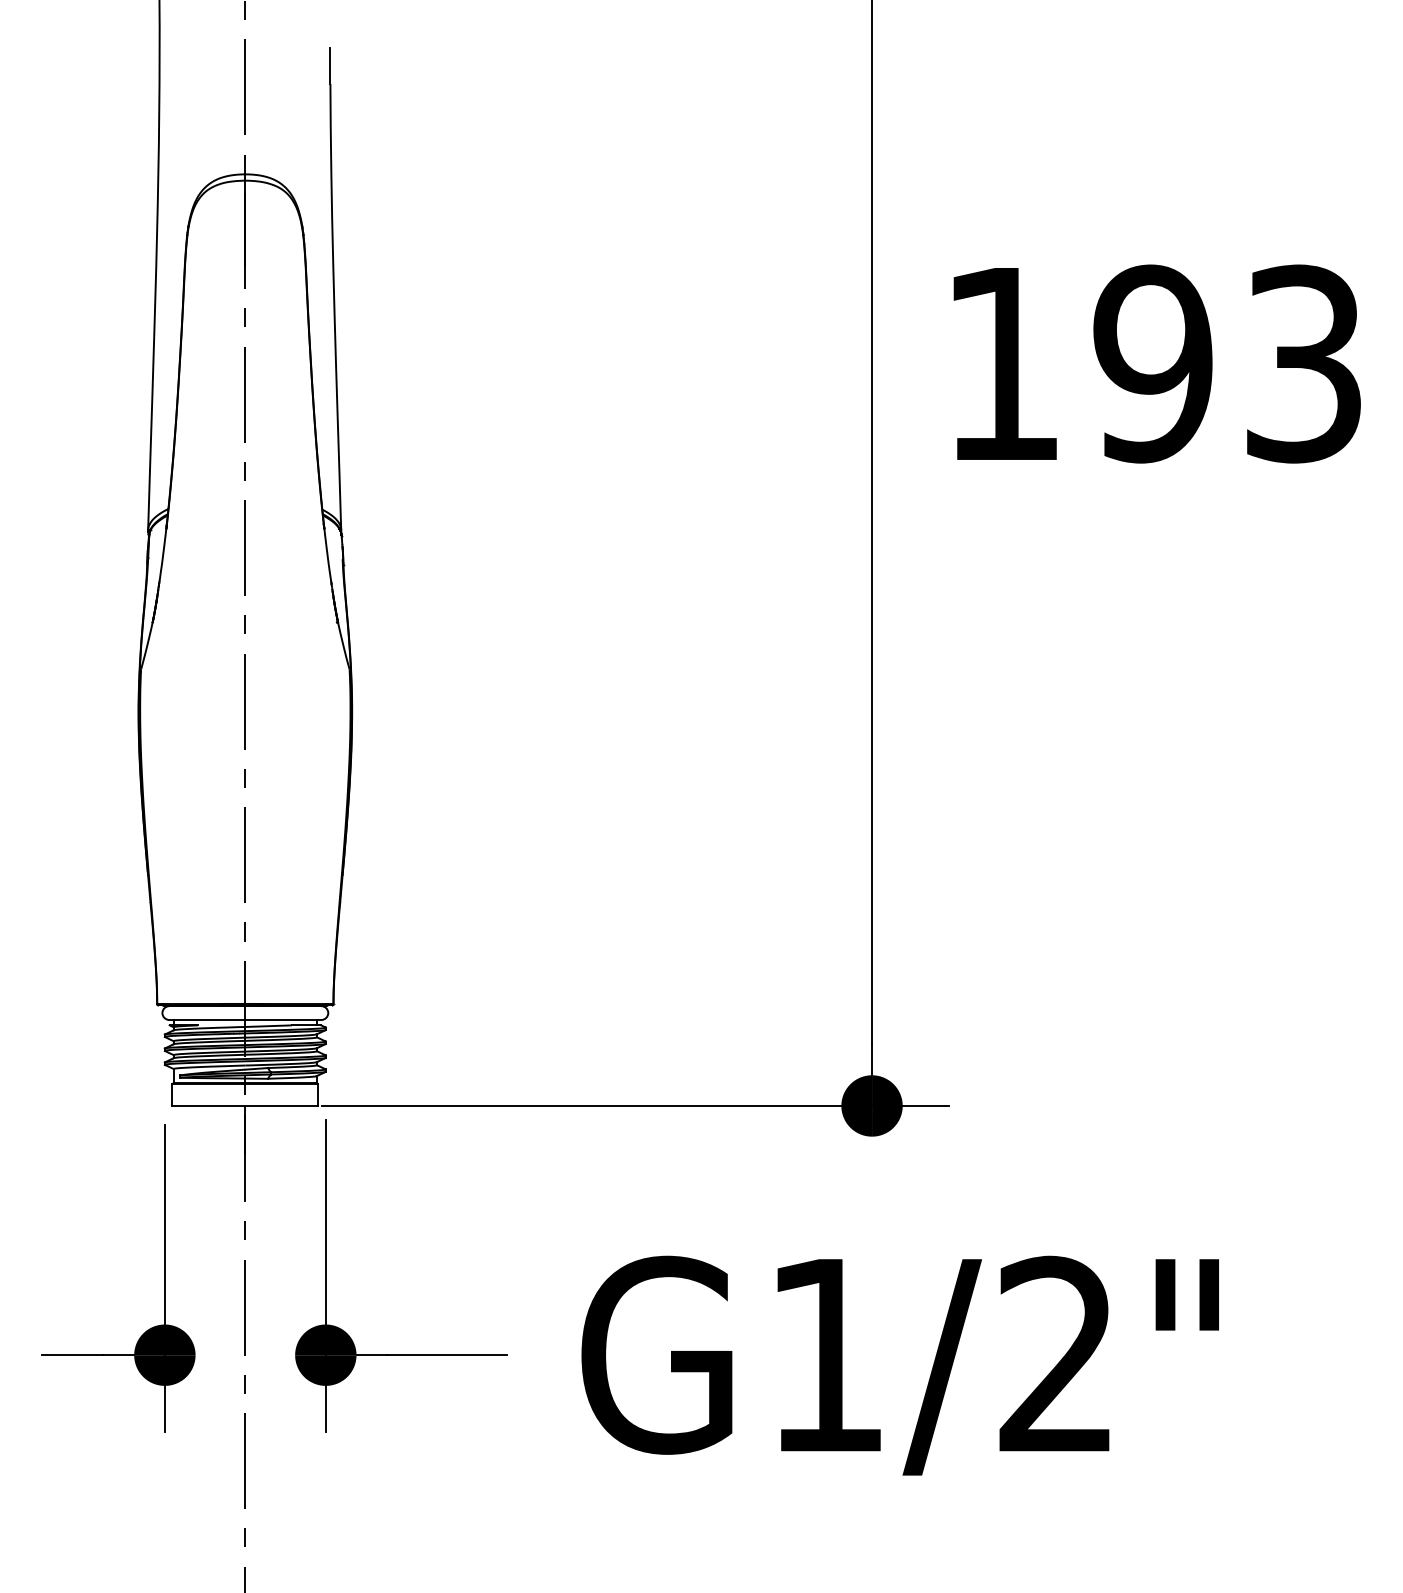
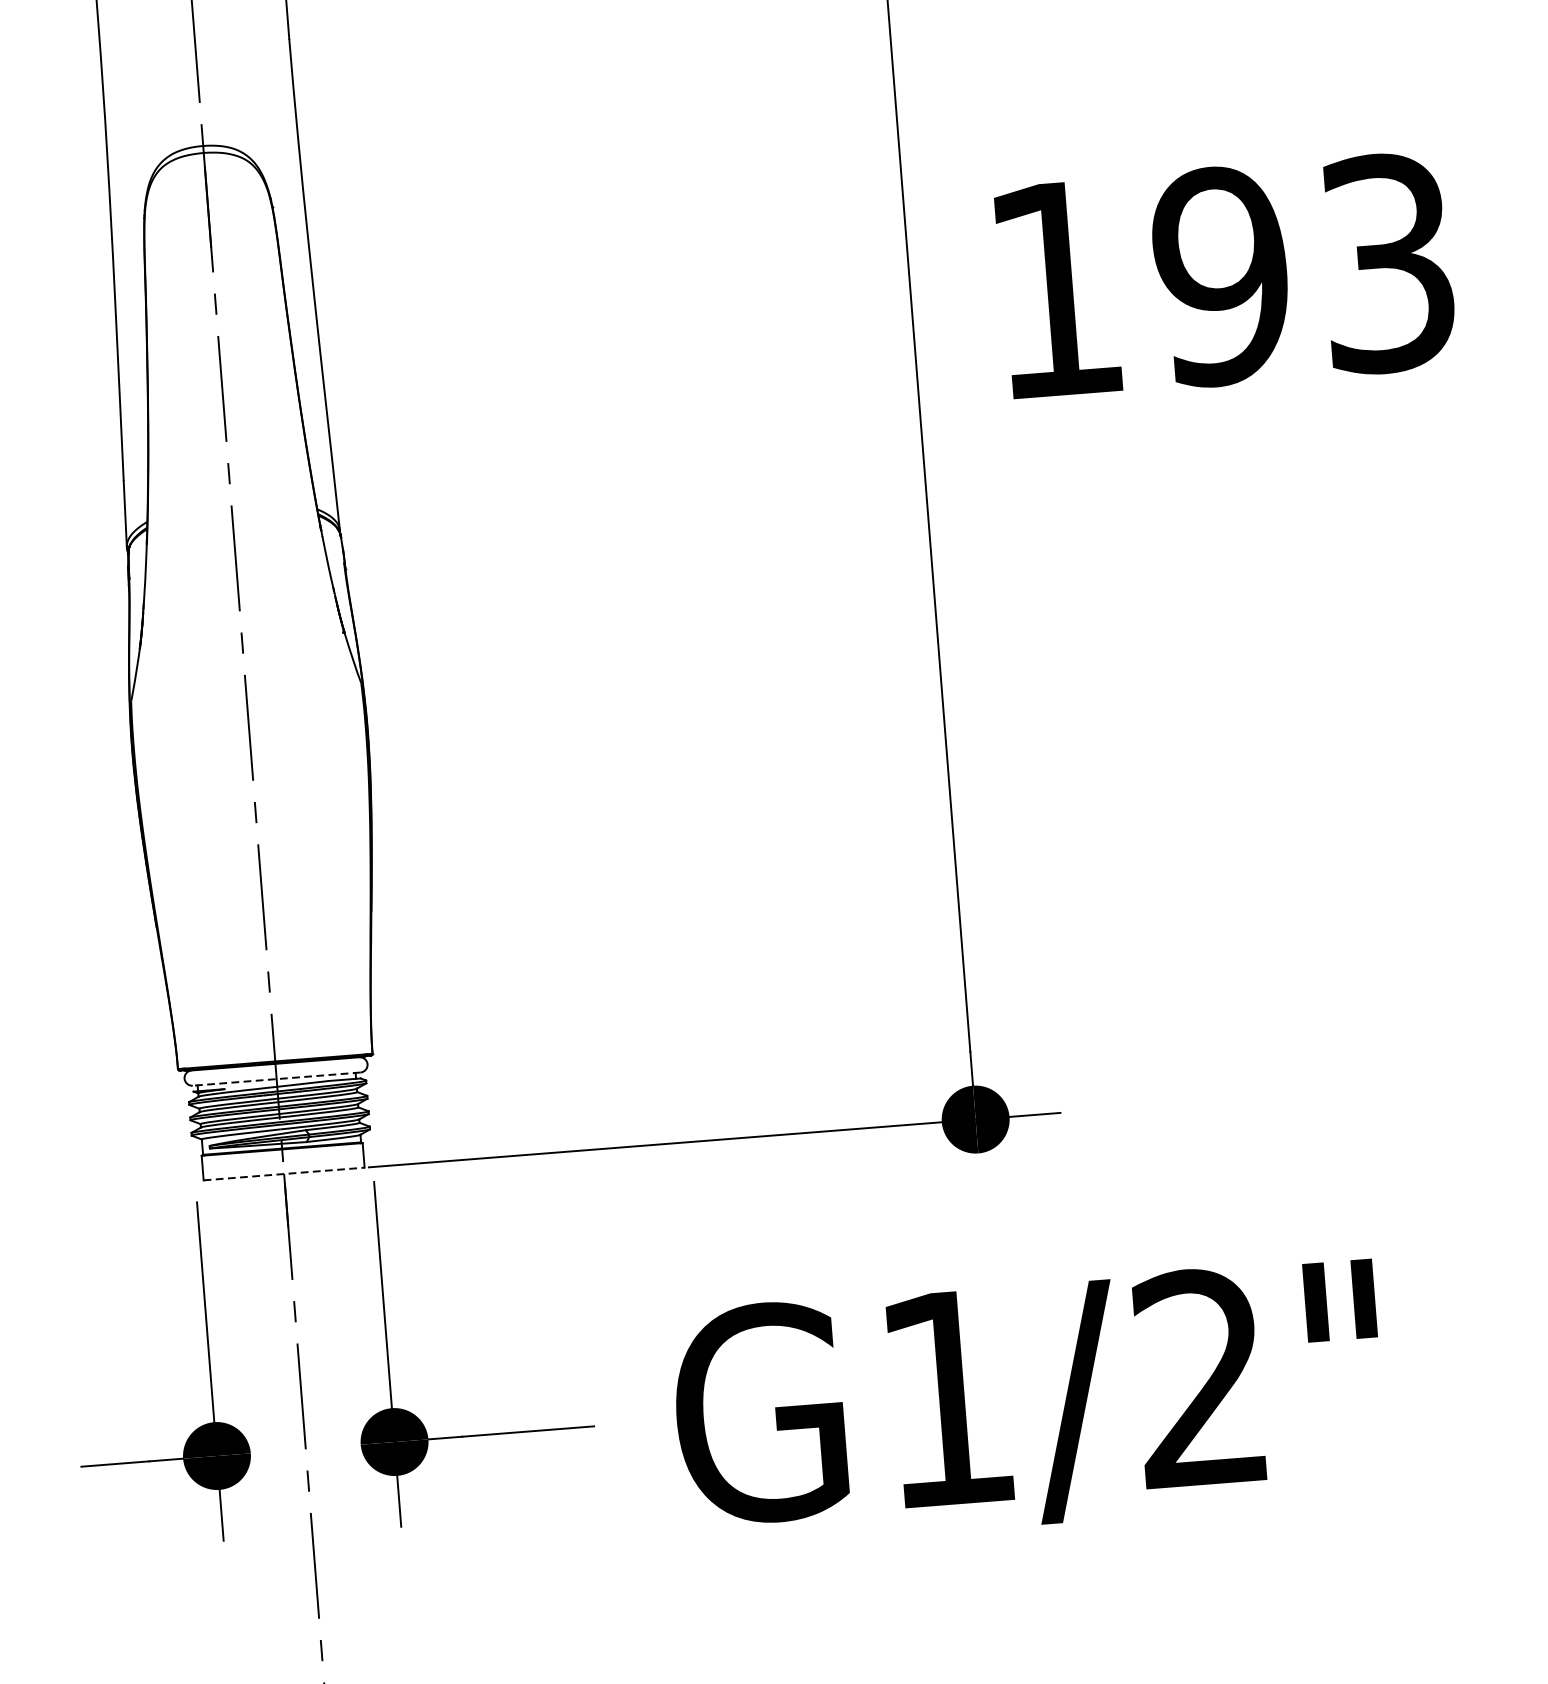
line: (244, 1019) -> (275, 1078), solid -> dashed
line: (245, 1105) -> (284, 1173), solid -> dashed

